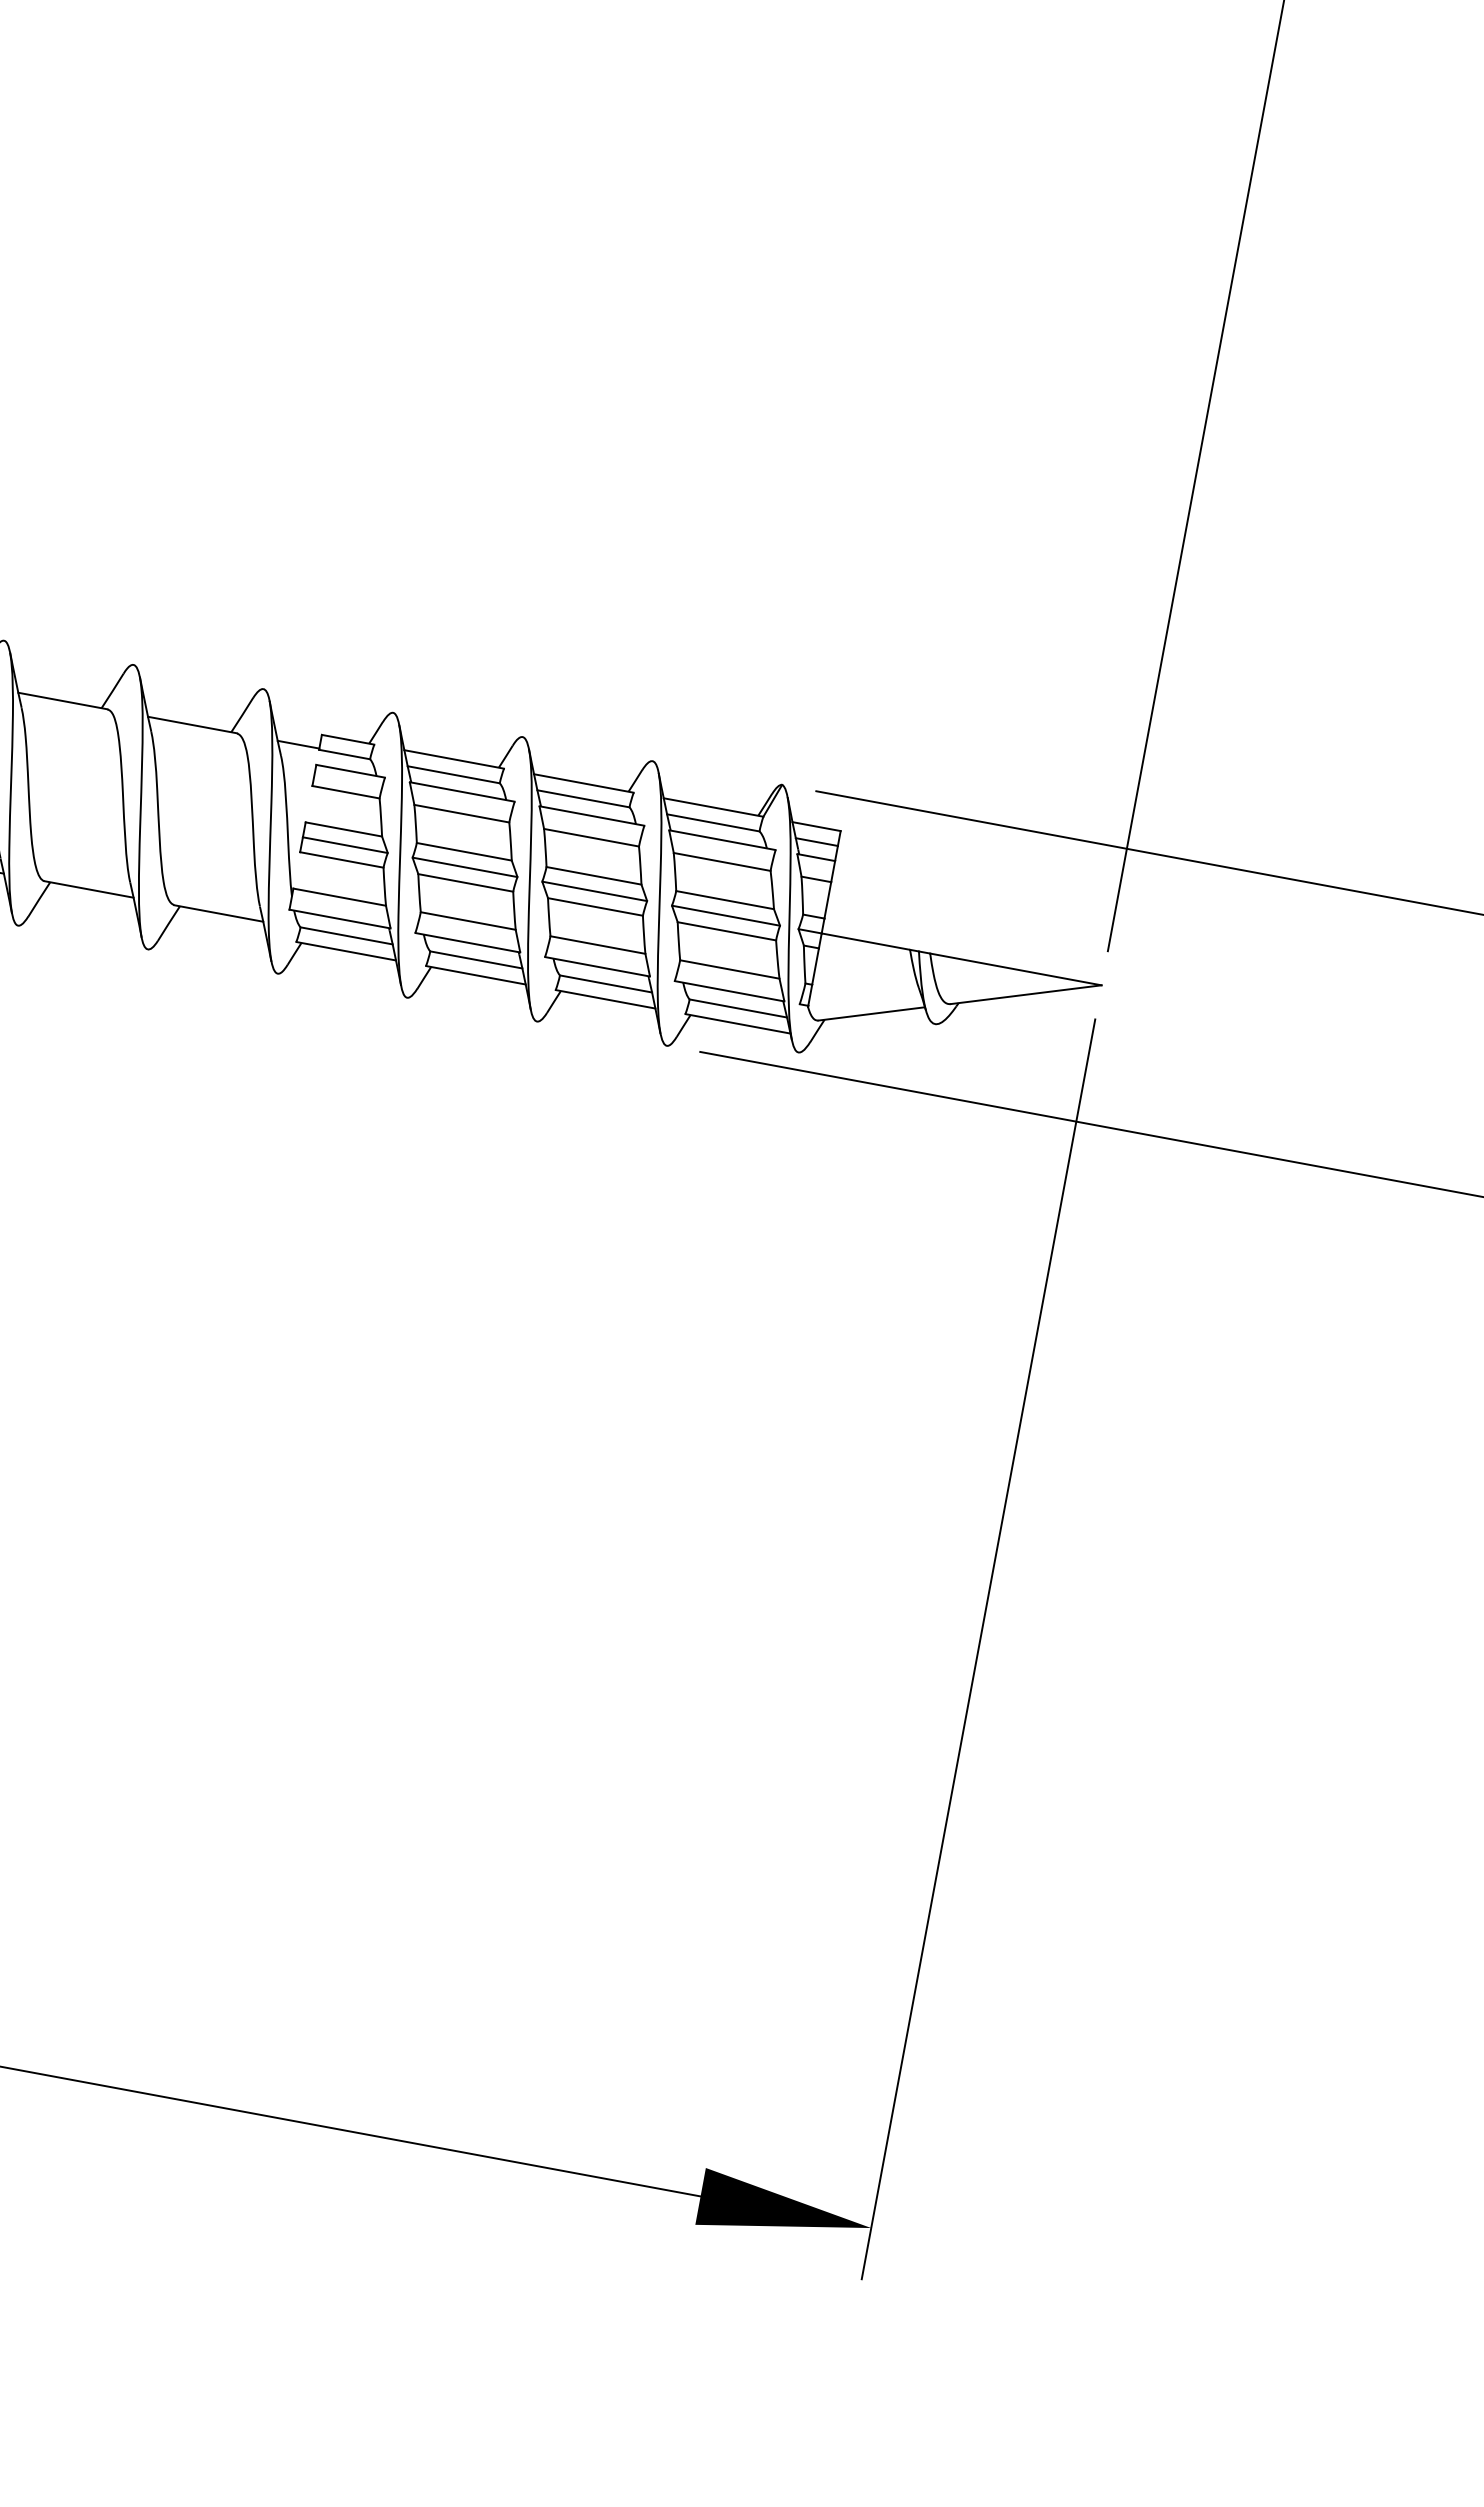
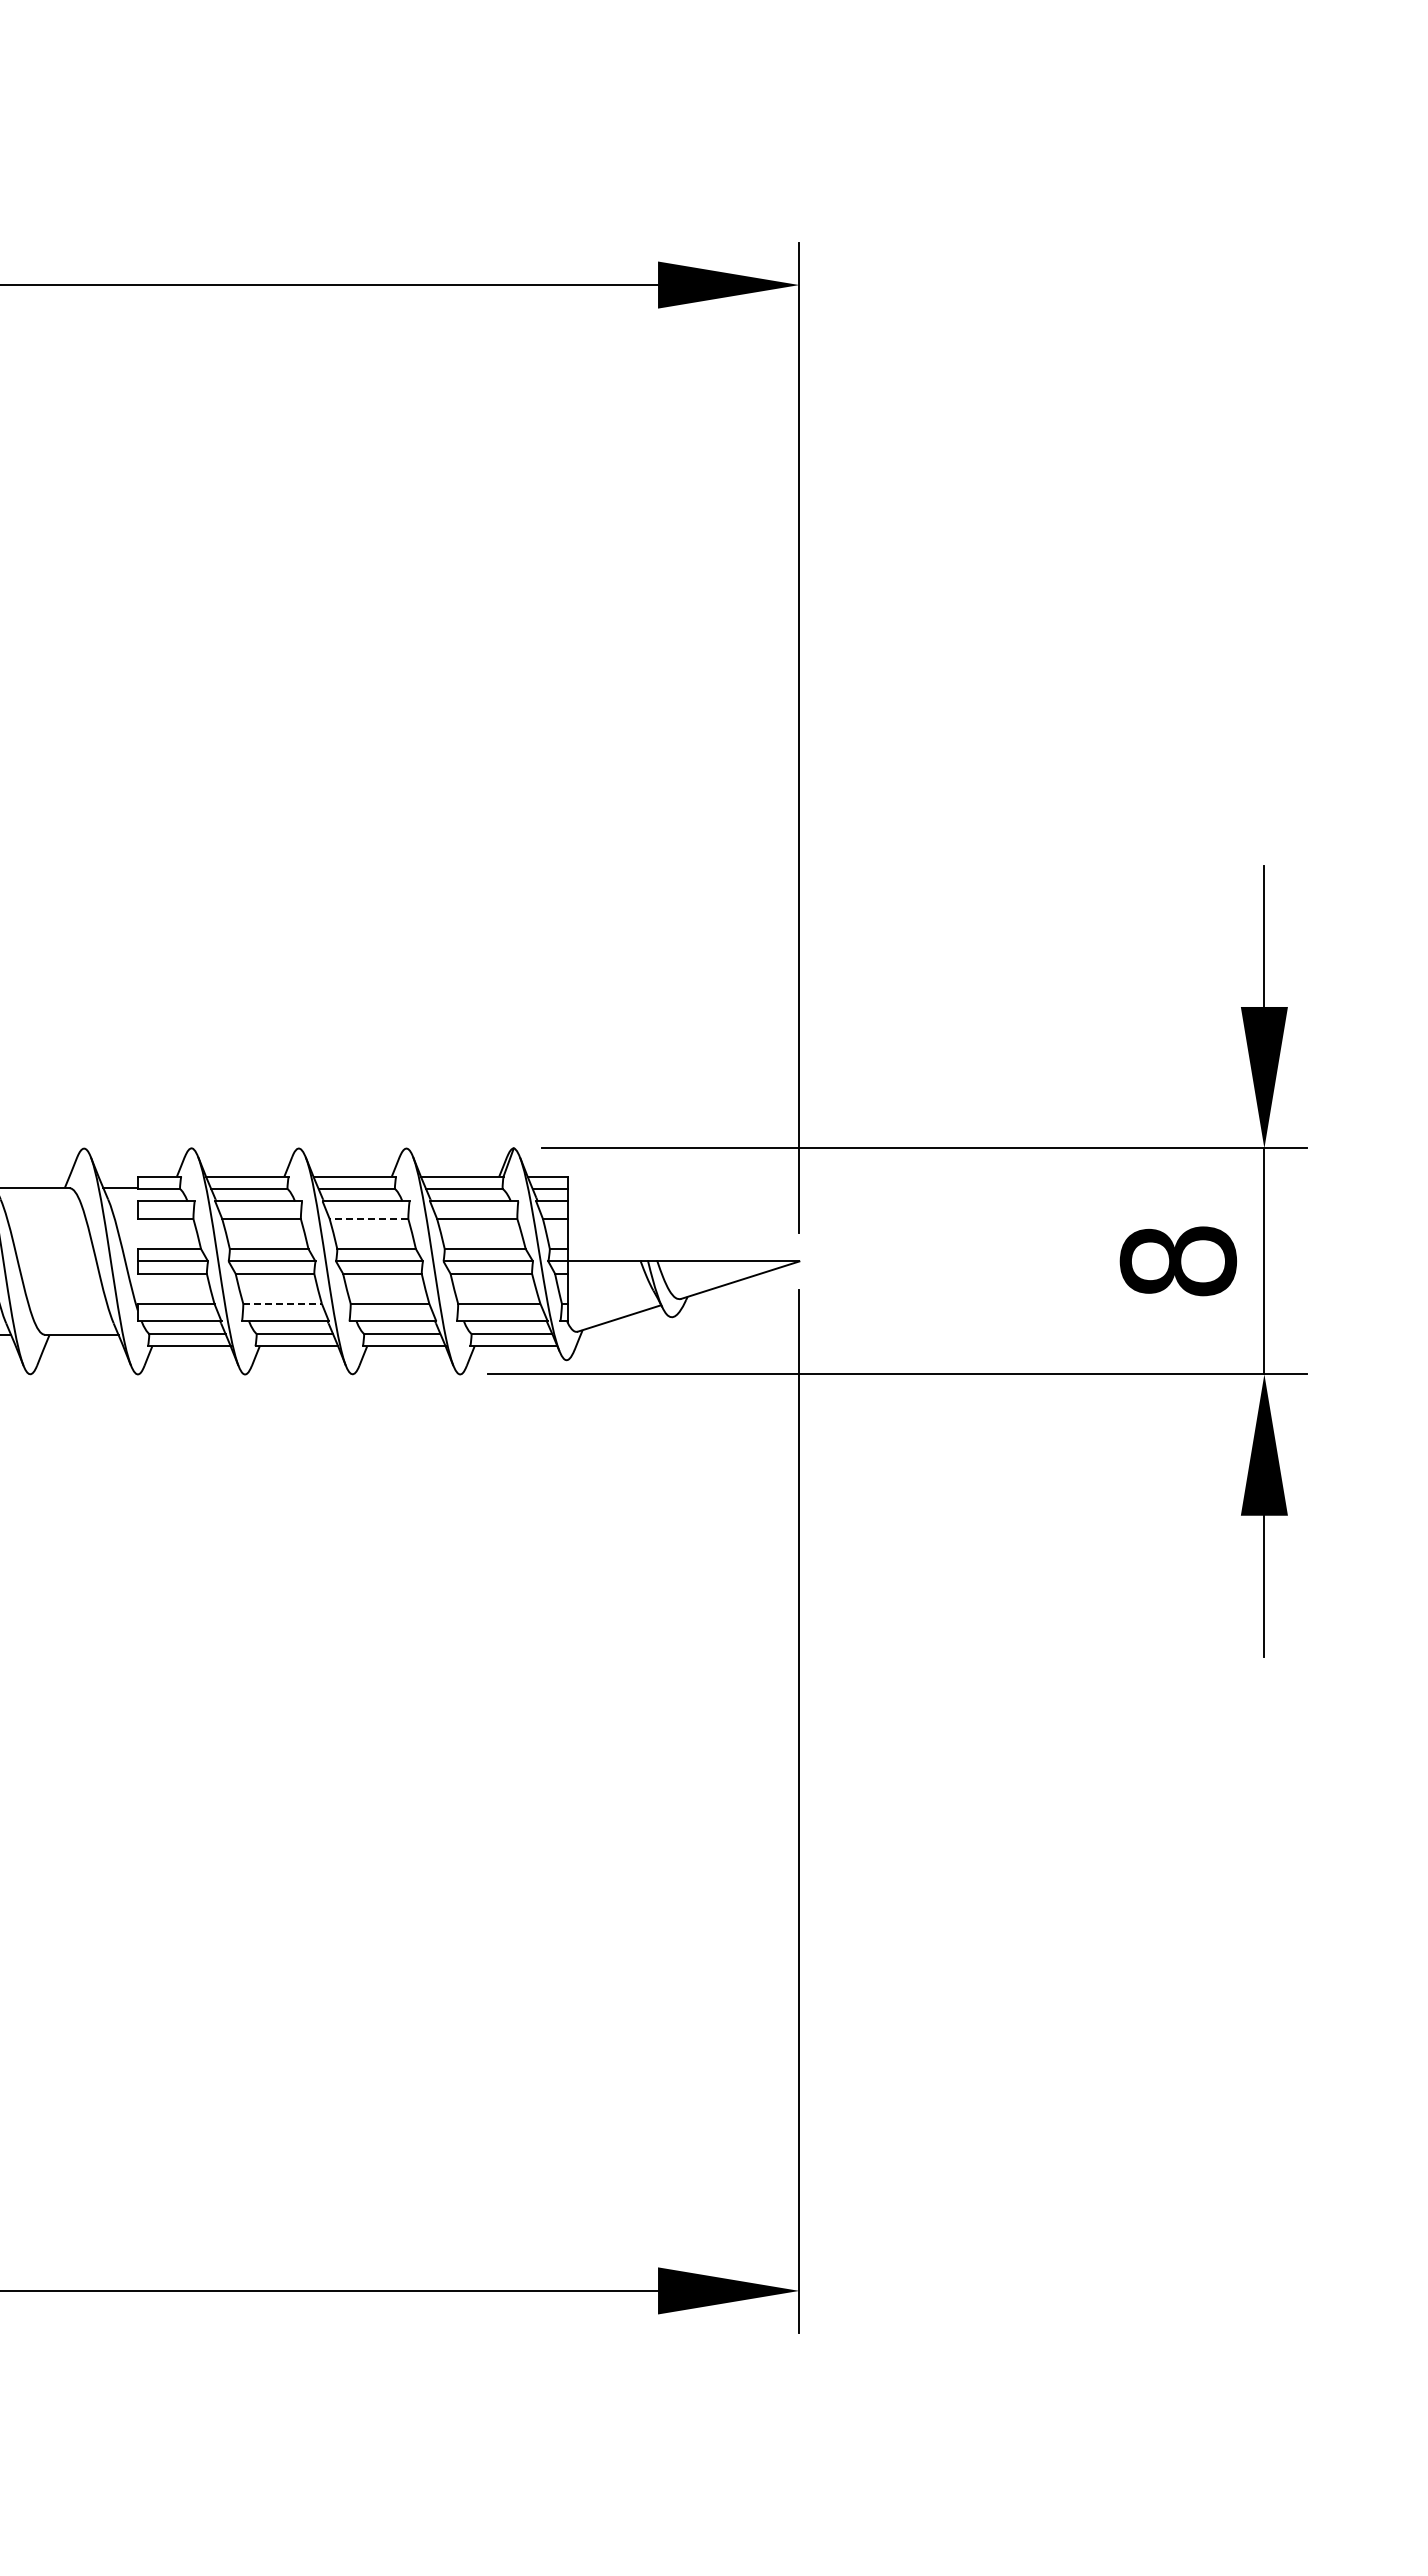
line: (591, 837) -> (368, 1218), solid -> dashed
line: (469, 920) -> (283, 1303), solid -> dashed

